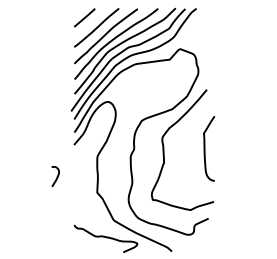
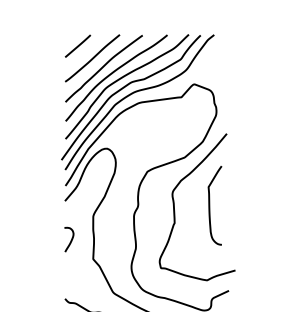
curve: (205, 148) -> (210, 205), moved
curve: (56, 176) -> (70, 239), moved

